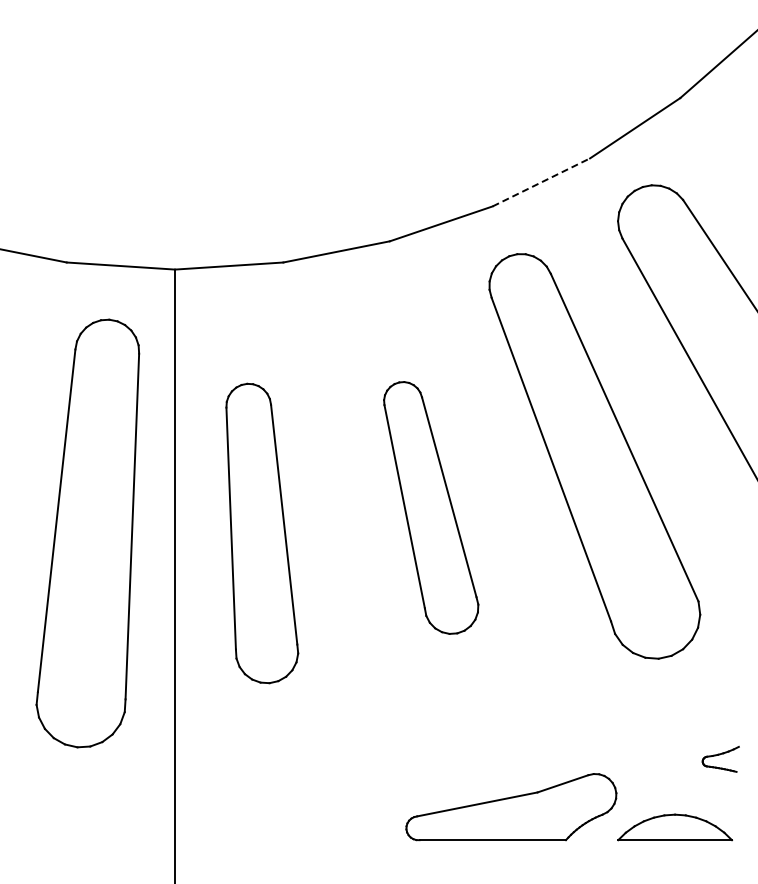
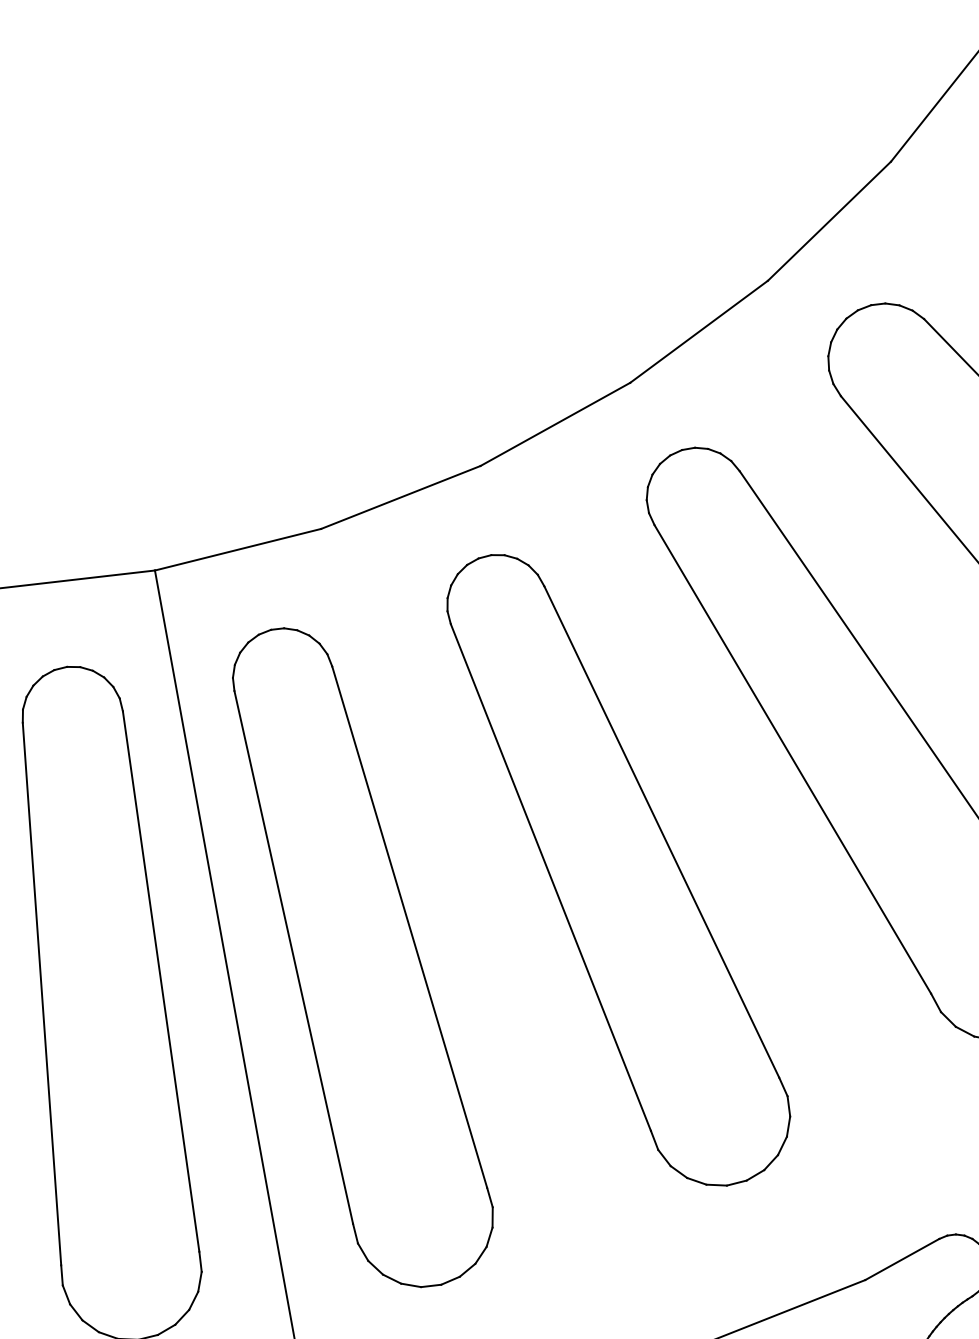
line: (541, 182) -> (699, 331), dashed -> solid
part: (430, 507) -> (618, 867), size x1.67
part: (262, 533) -> (365, 955), size x1.43

